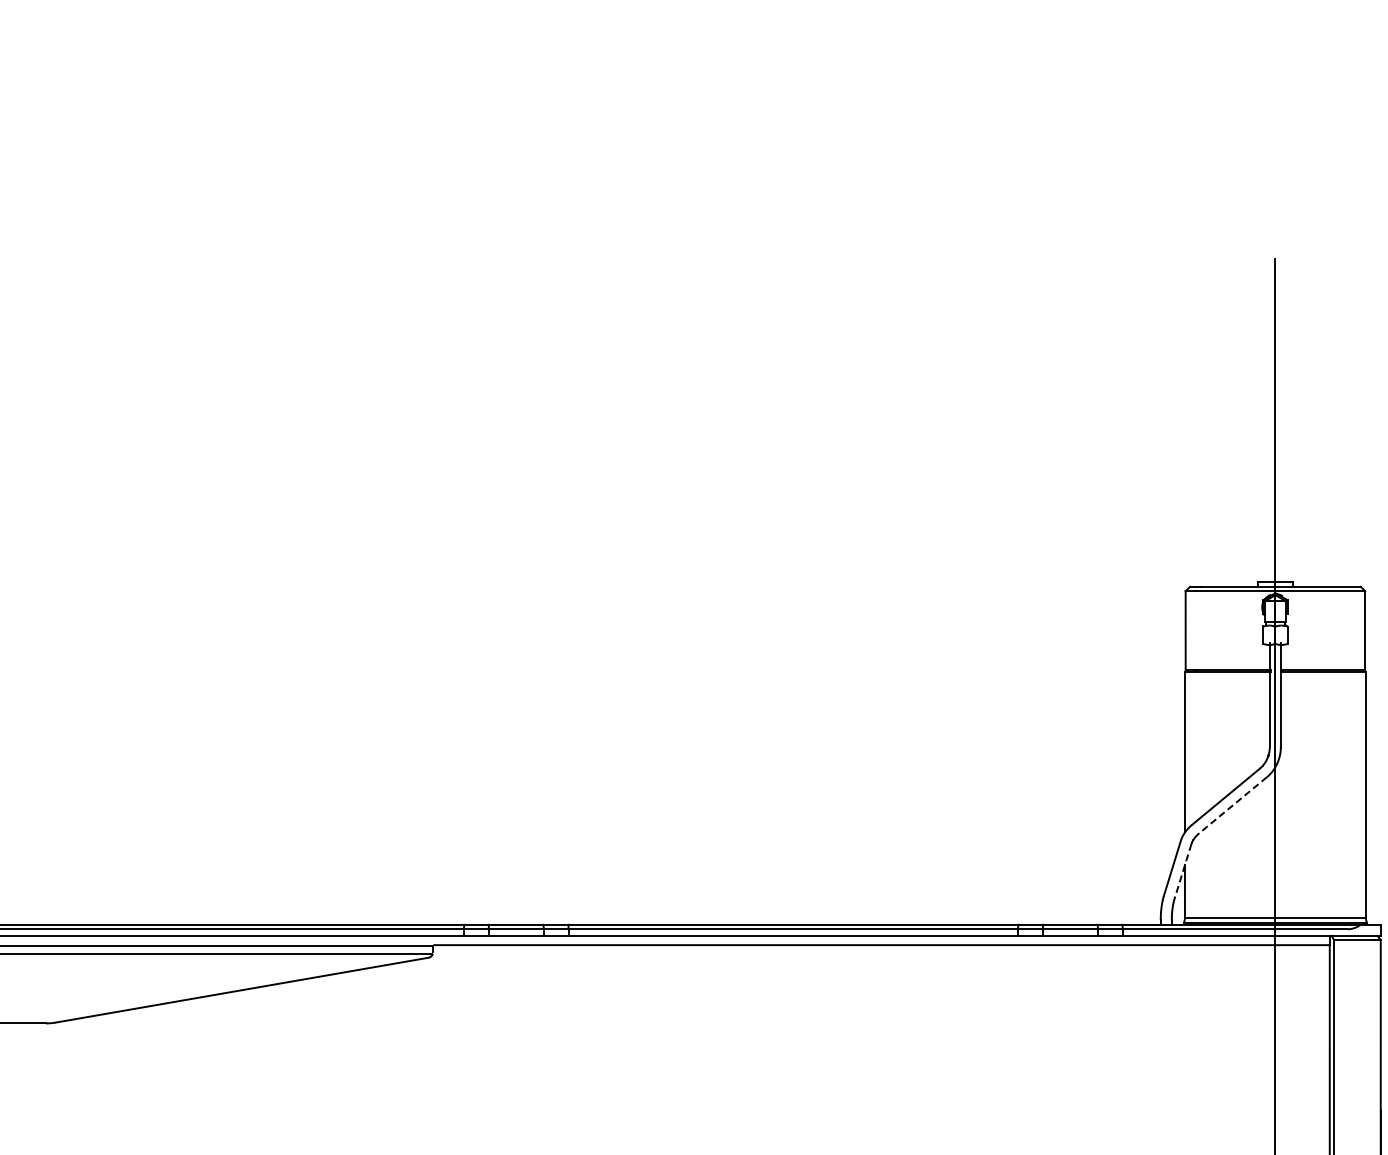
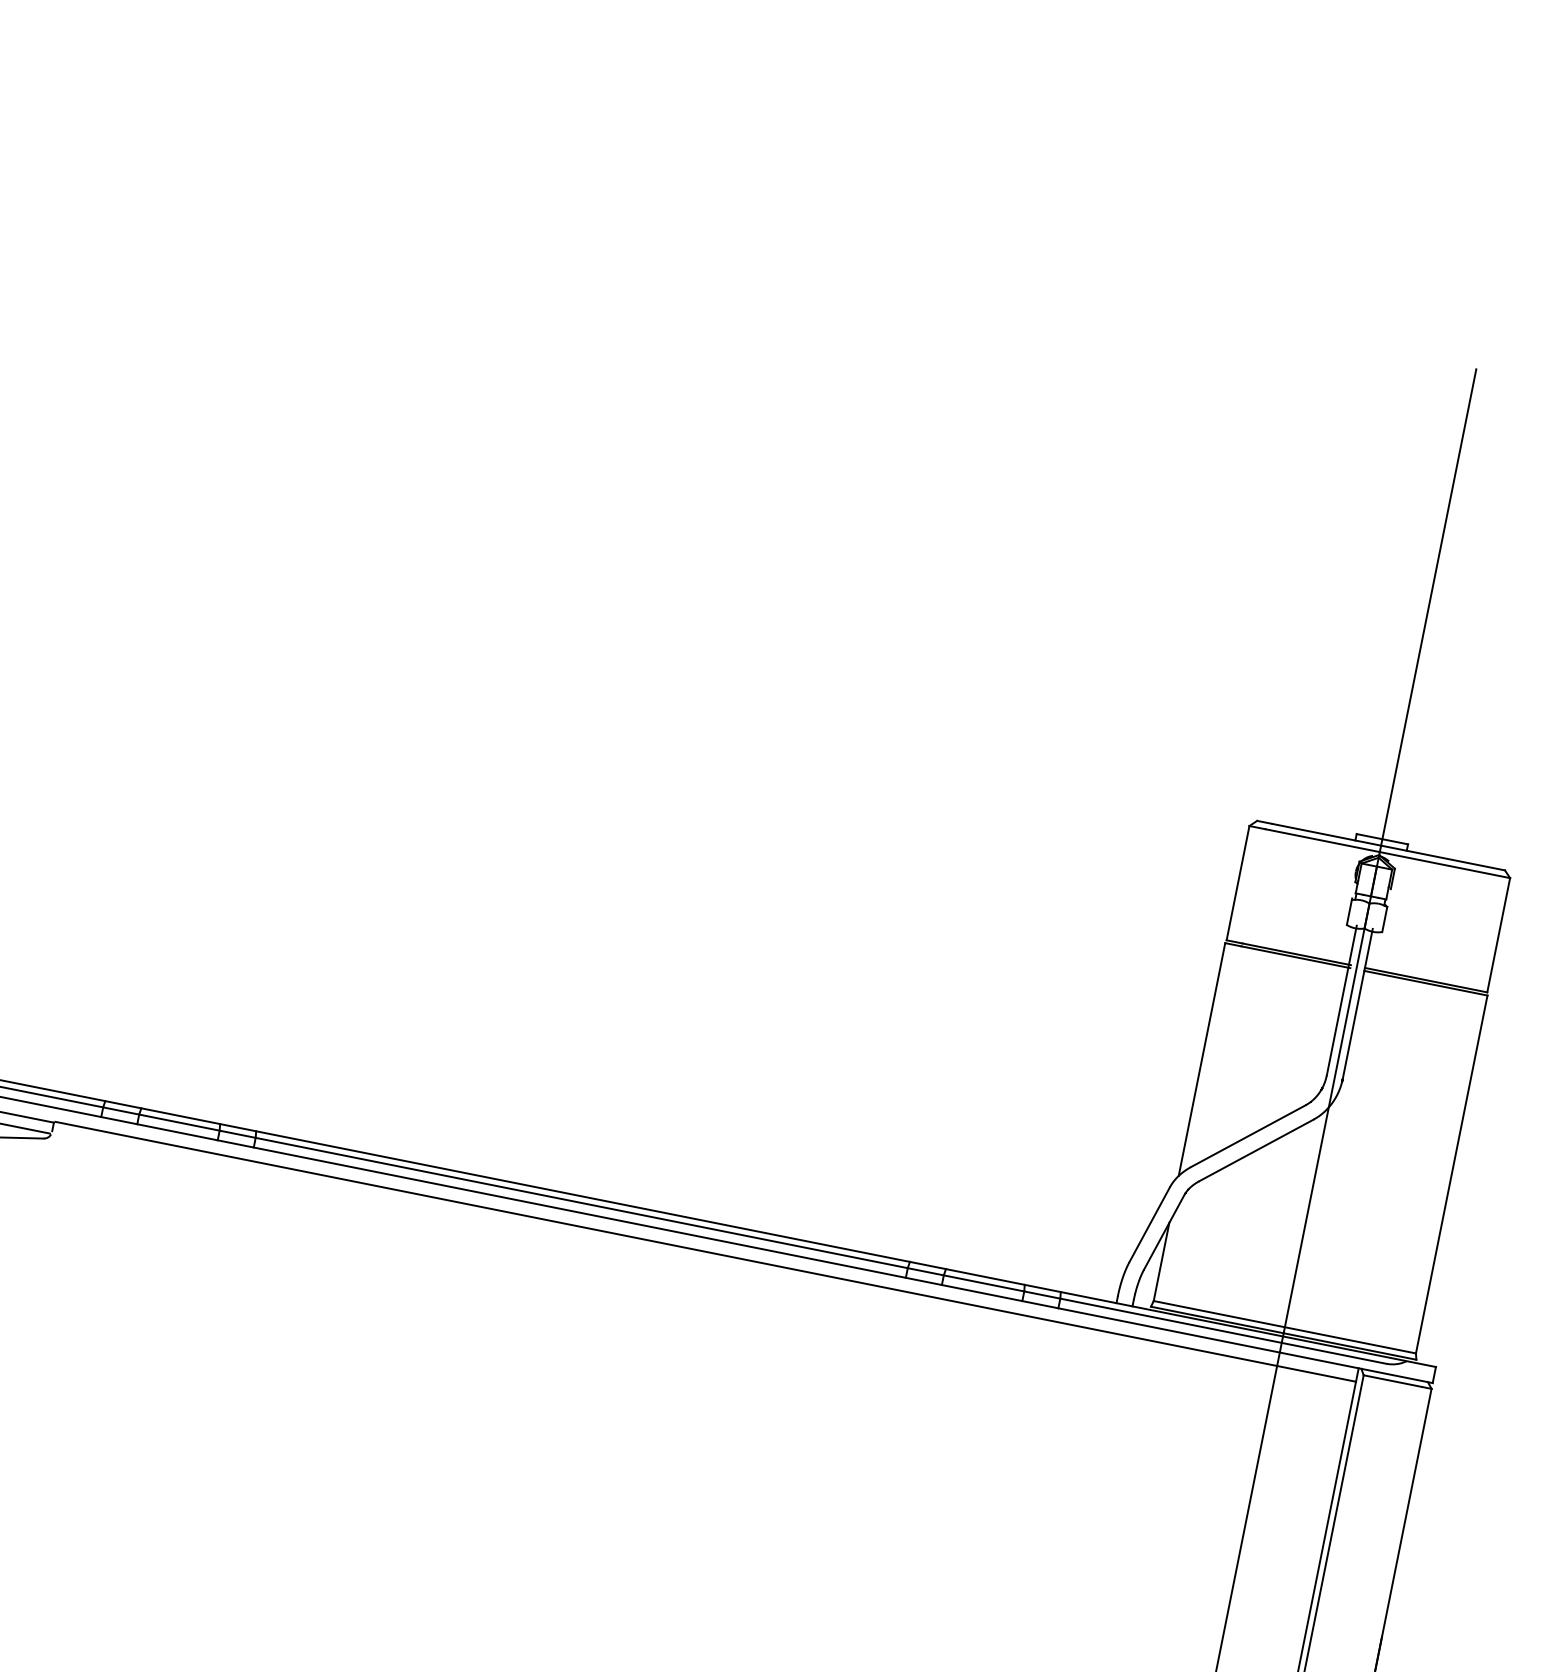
line: (1233, 805) -> (1256, 1151), dashed -> solid
line: (1183, 871) -> (1165, 1232), dashed -> solid

